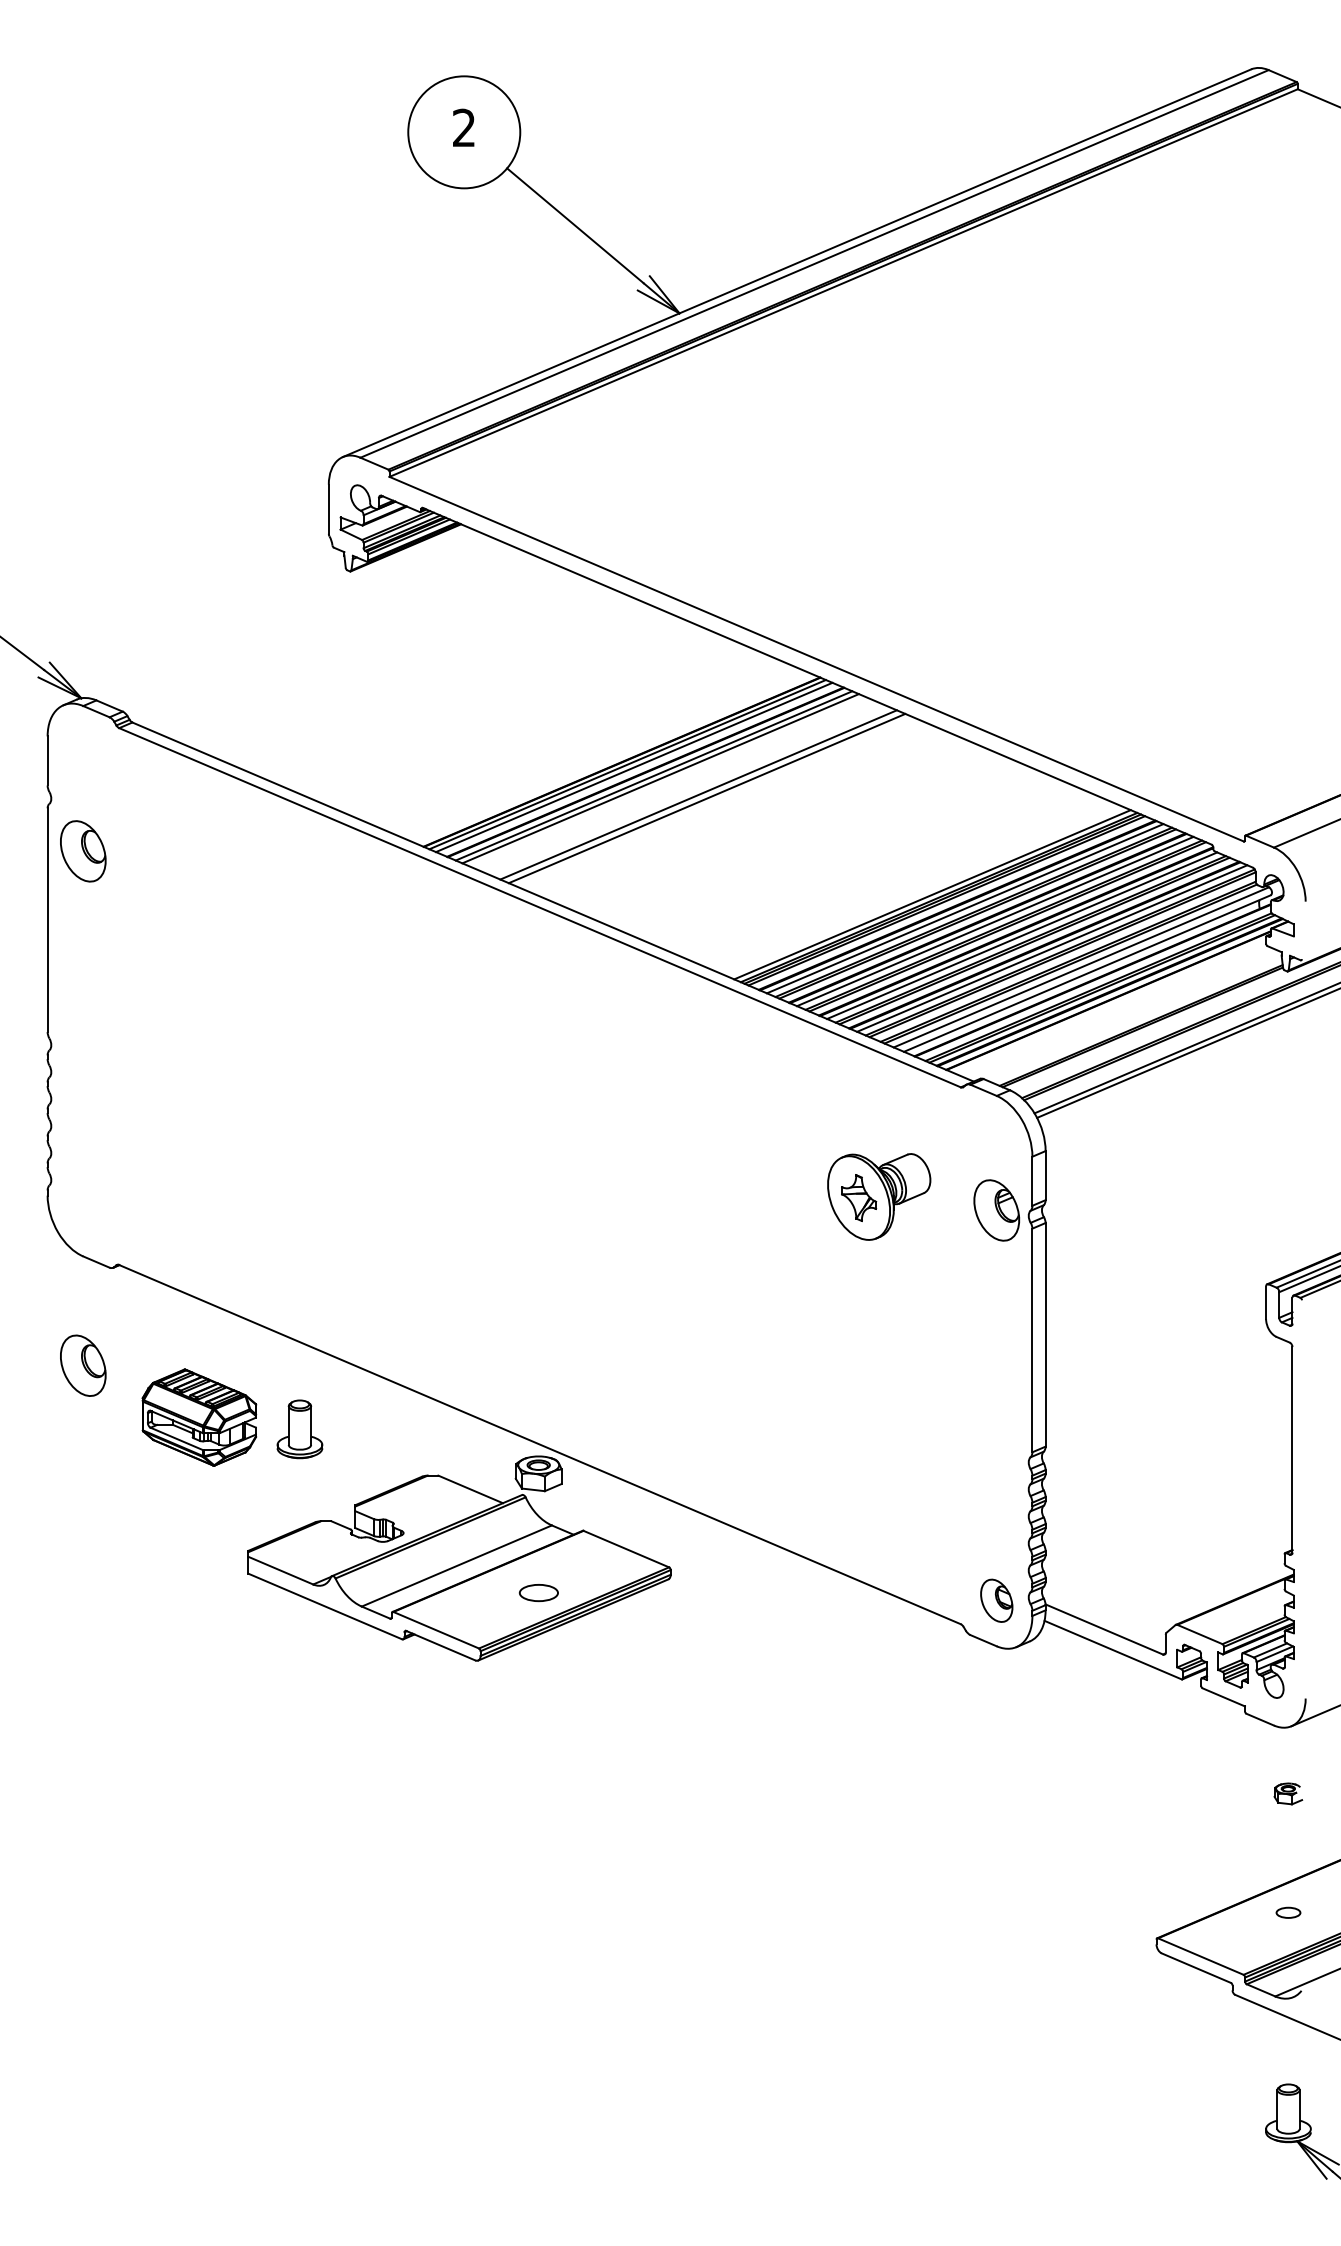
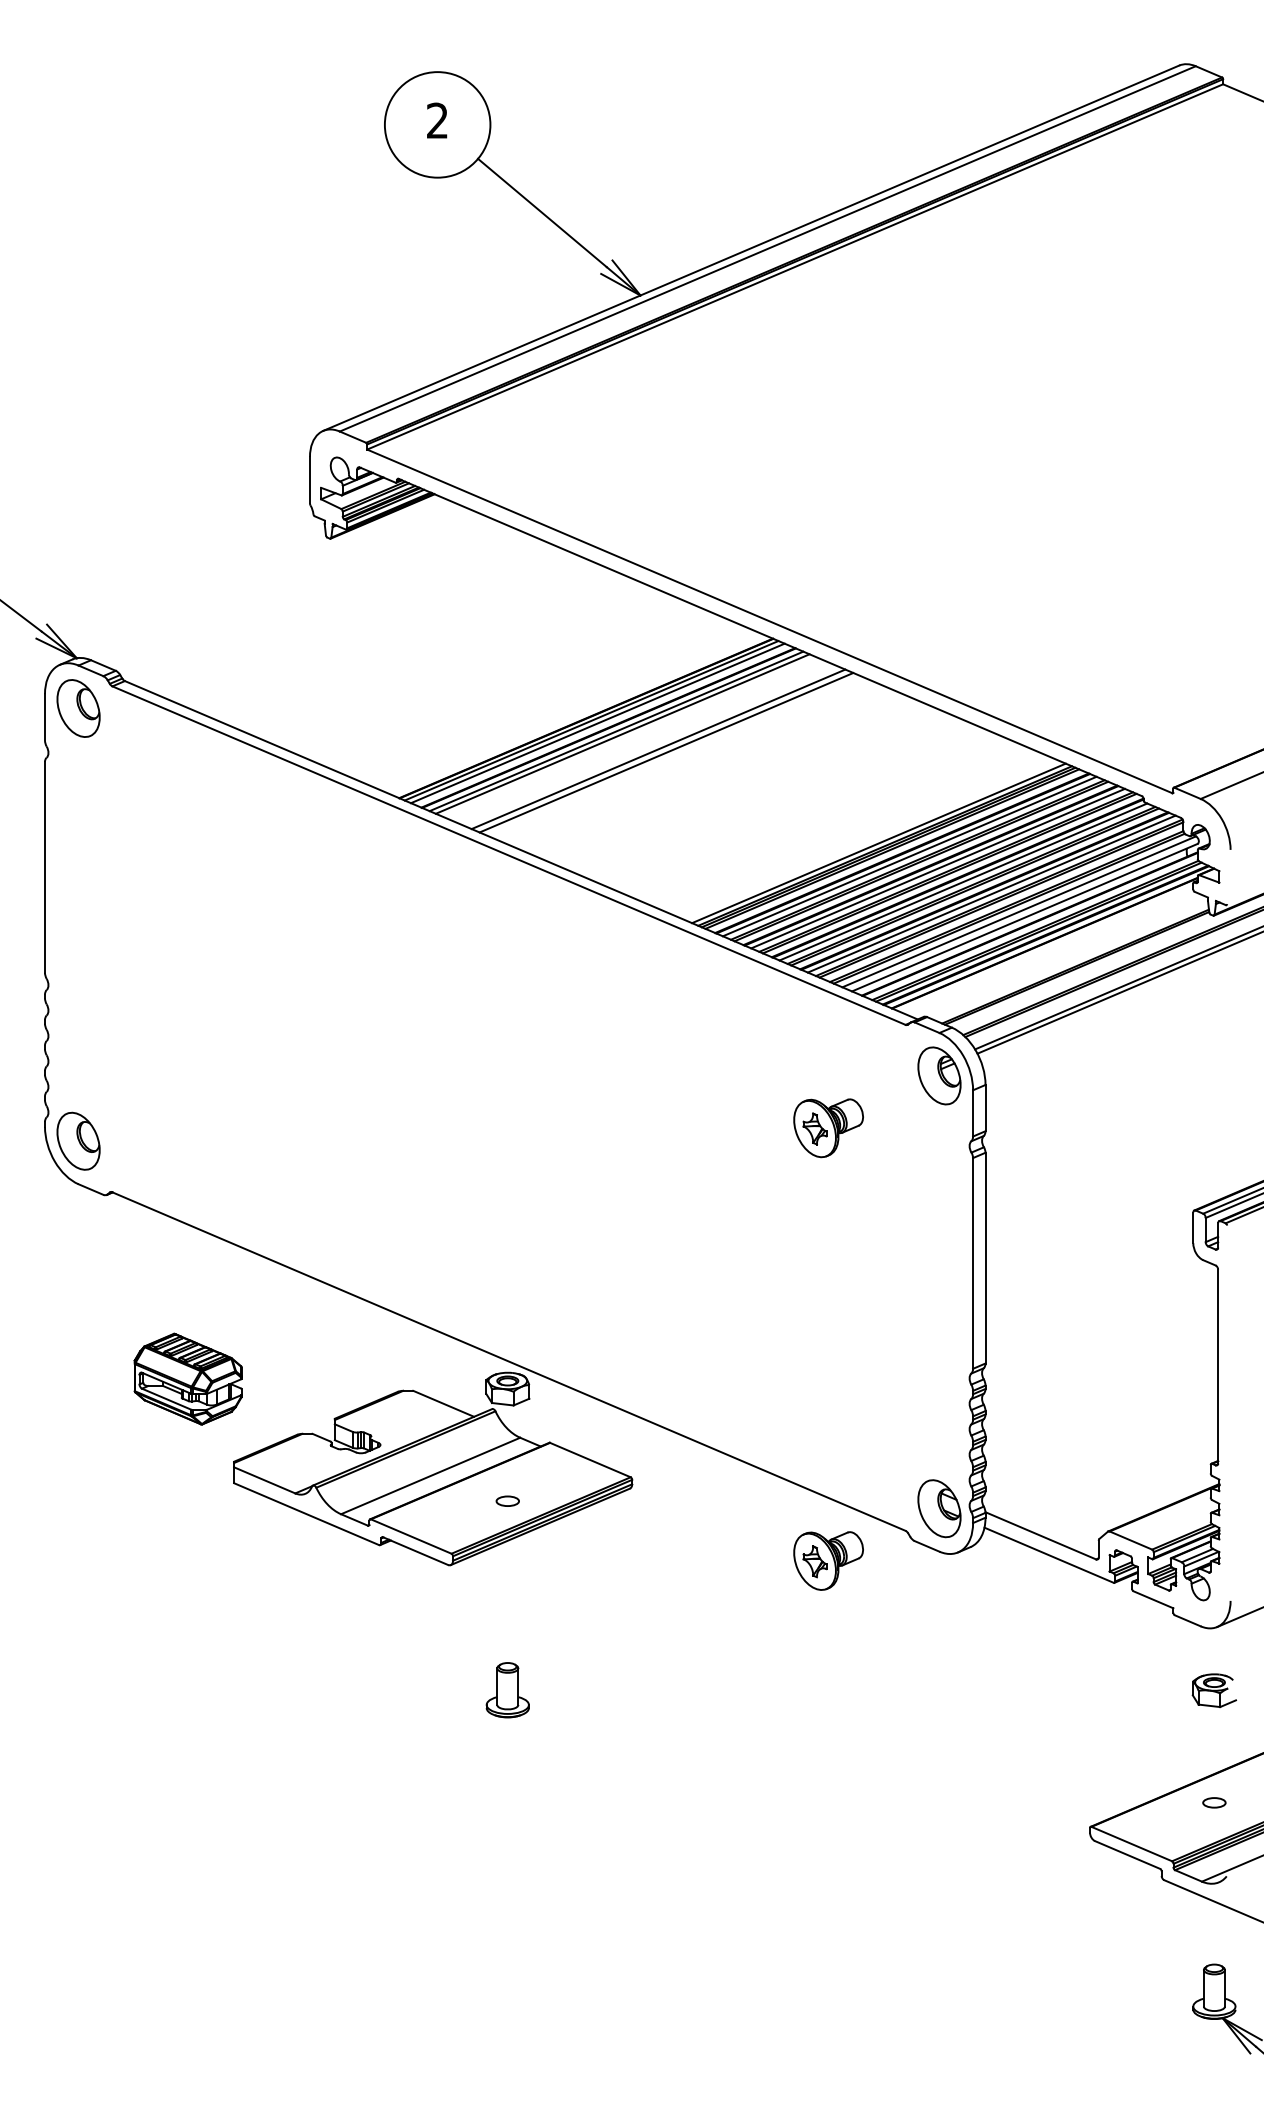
part: (83, 851) -> (78, 708), moved
part: (879, 1197) -> (828, 1128), size x0.71
part: (996, 1210) -> (939, 1075), moved
part: (83, 1364) -> (78, 1140), moved
part: (198, 1416) -> (187, 1378), moved
part: (299, 1429) -> (507, 1690), moved
part: (538, 1592) -> (507, 1500), size x0.62
part: (996, 1600) -> (939, 1508), size x1.43
part: (879, 1655) -> (828, 1560), added
part: (1287, 1793) -> (1213, 1690), size x1.67

